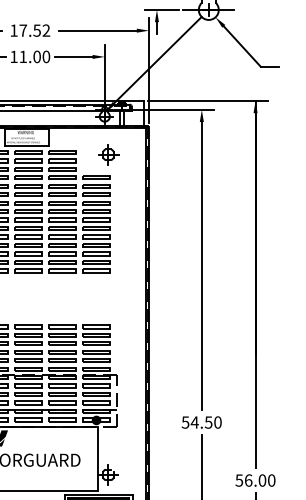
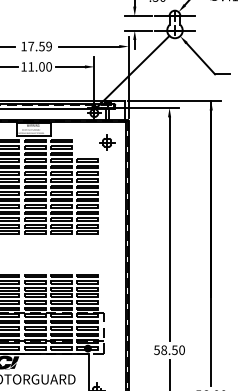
text: (45, 30) -> (48, 46), 17.52 -> 17.59
part: (108, 154) -> (107, 142), moved
text: (195, 422) -> (164, 350), 54.50 -> 58.50

